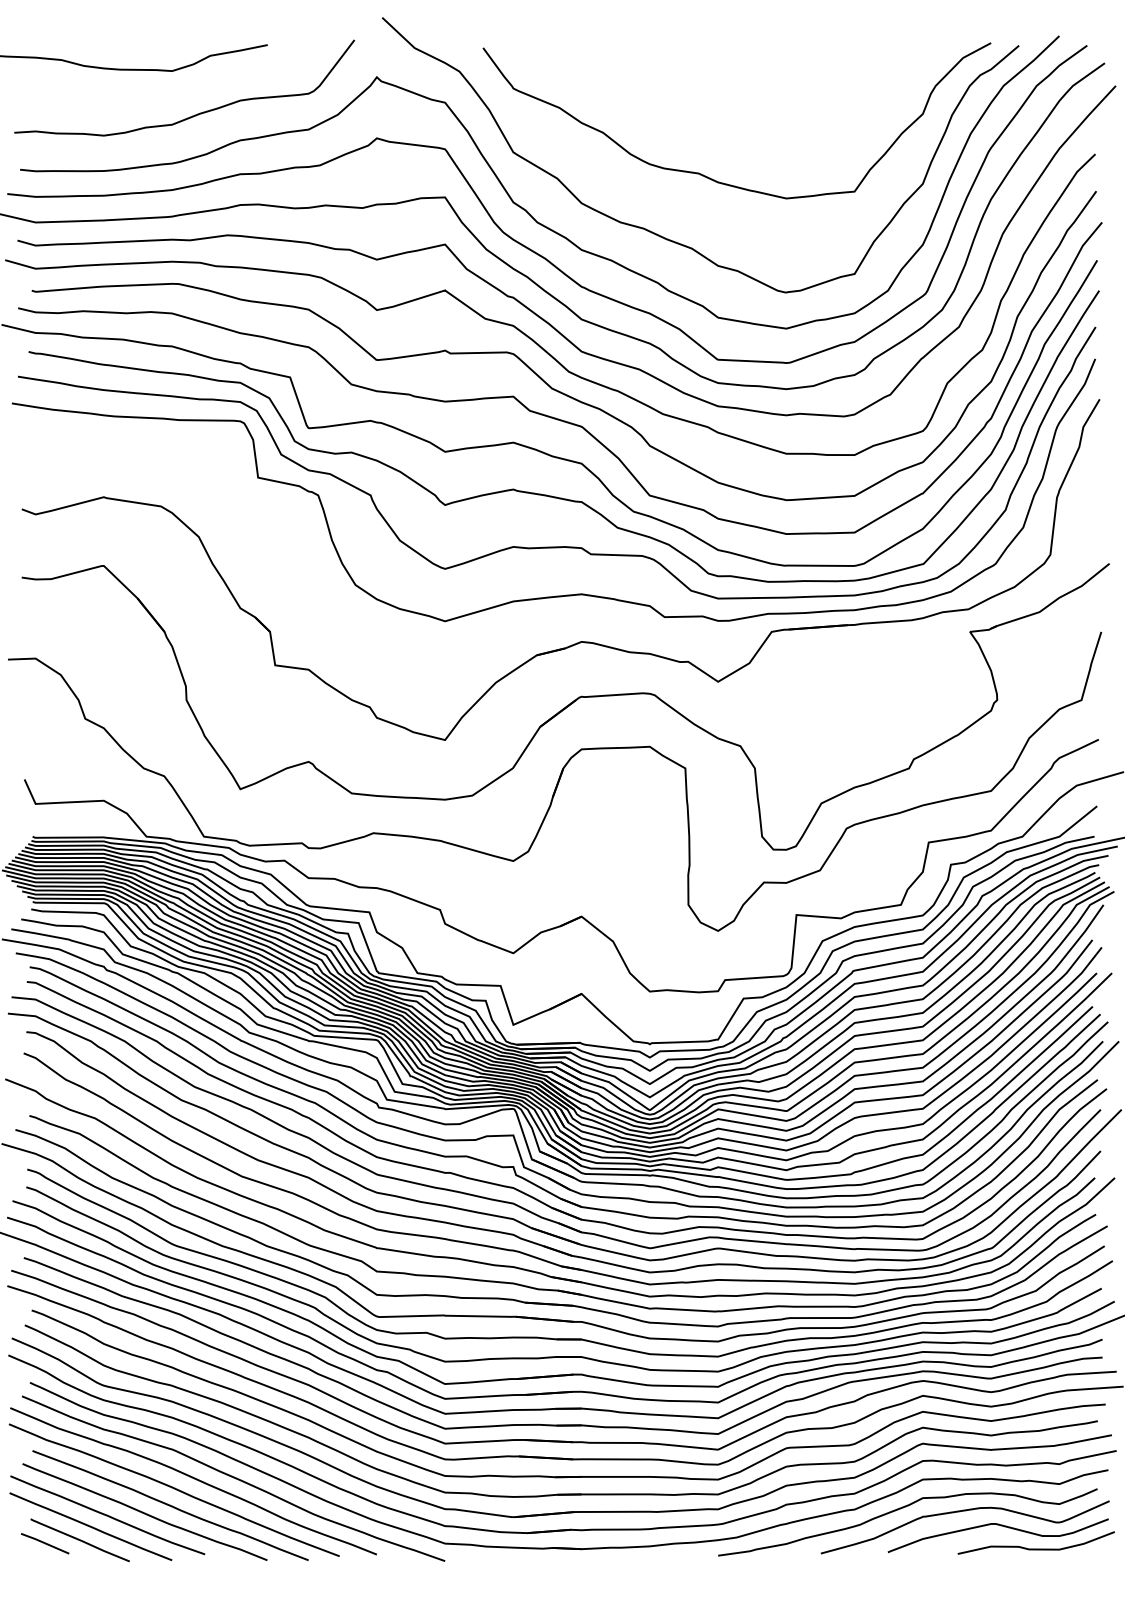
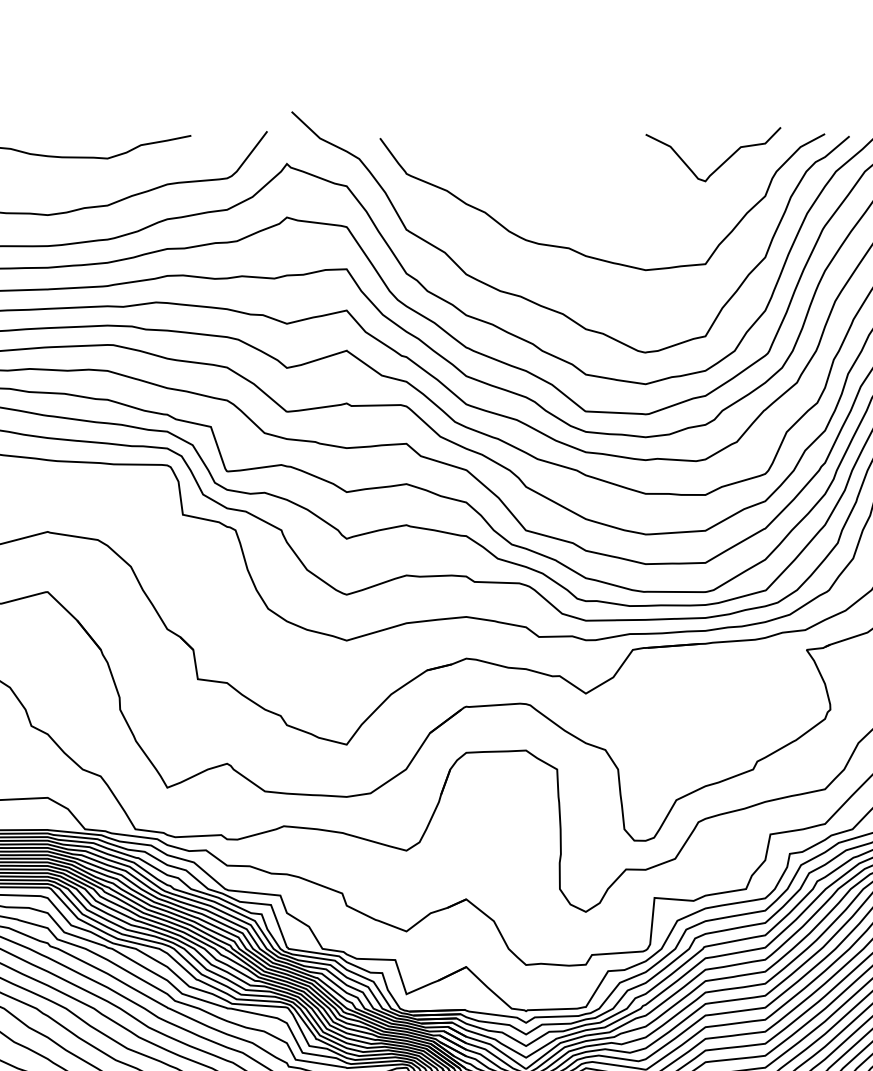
curve: (873, 76) -> (722, 163), added

